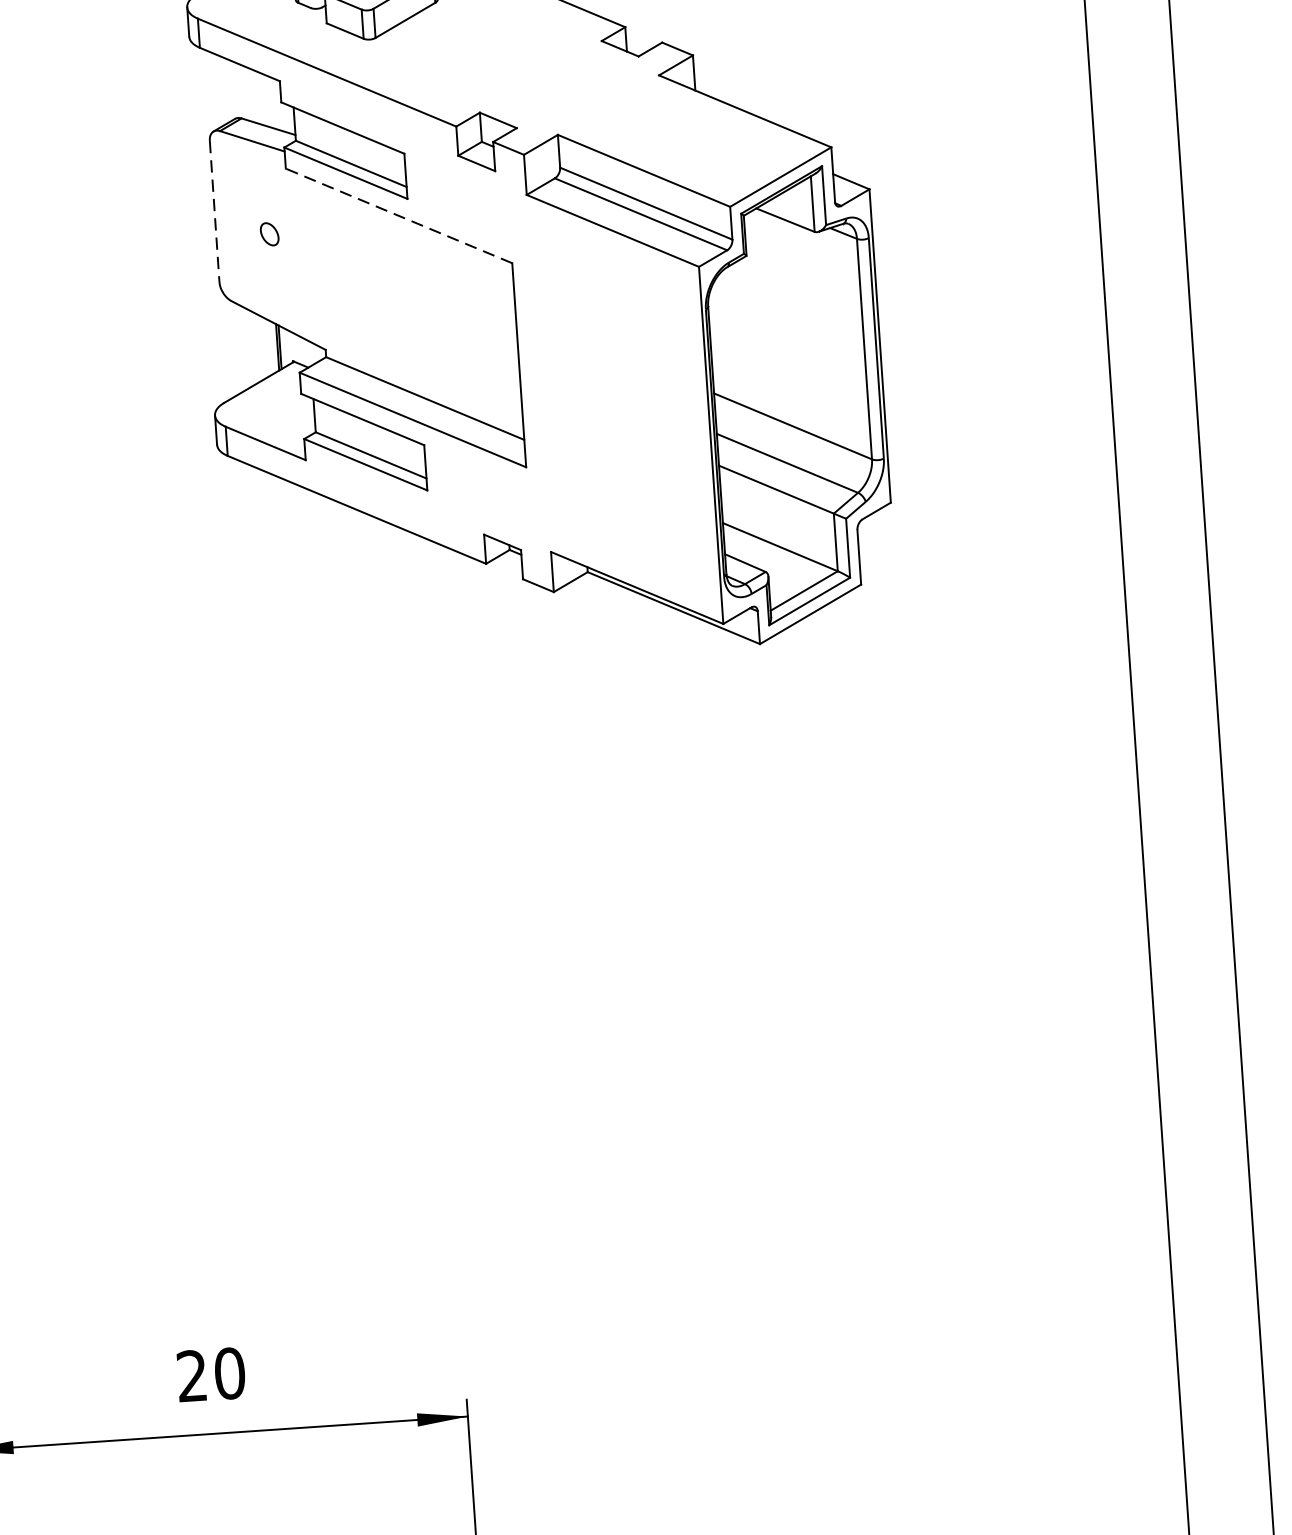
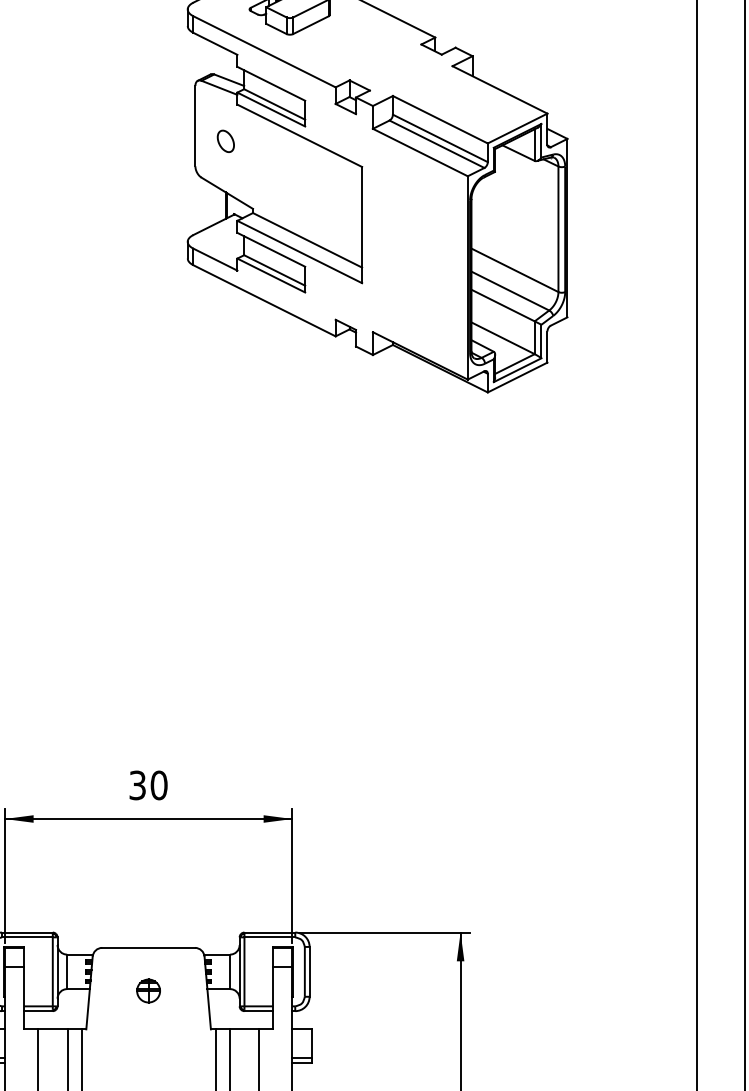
line: (214, 212) -> (195, 126), dashed -> solid
line: (398, 215) -> (299, 135), dashed -> solid
part: (269, 233) -> (225, 140), size x1.67
text: (191, 1376) -> (137, 785), 20 -> 30

